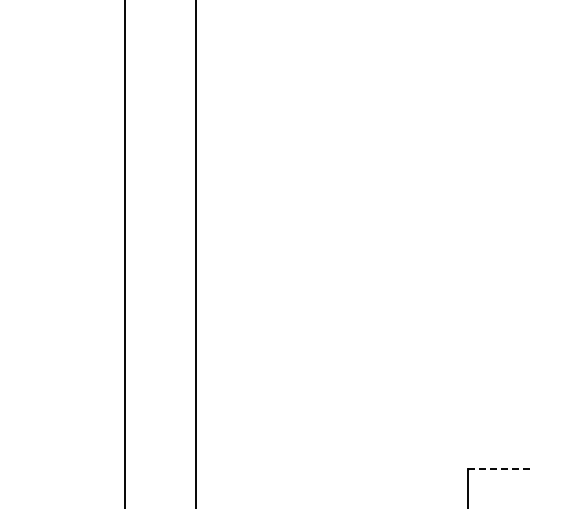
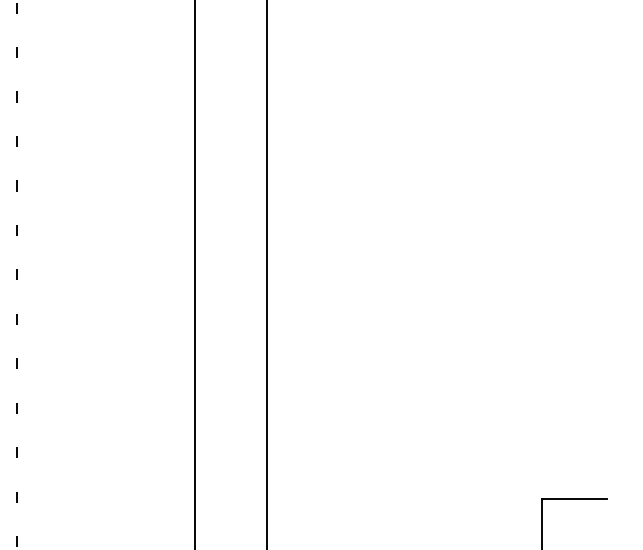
line: (500, 468) -> (574, 498), dashed -> solid

